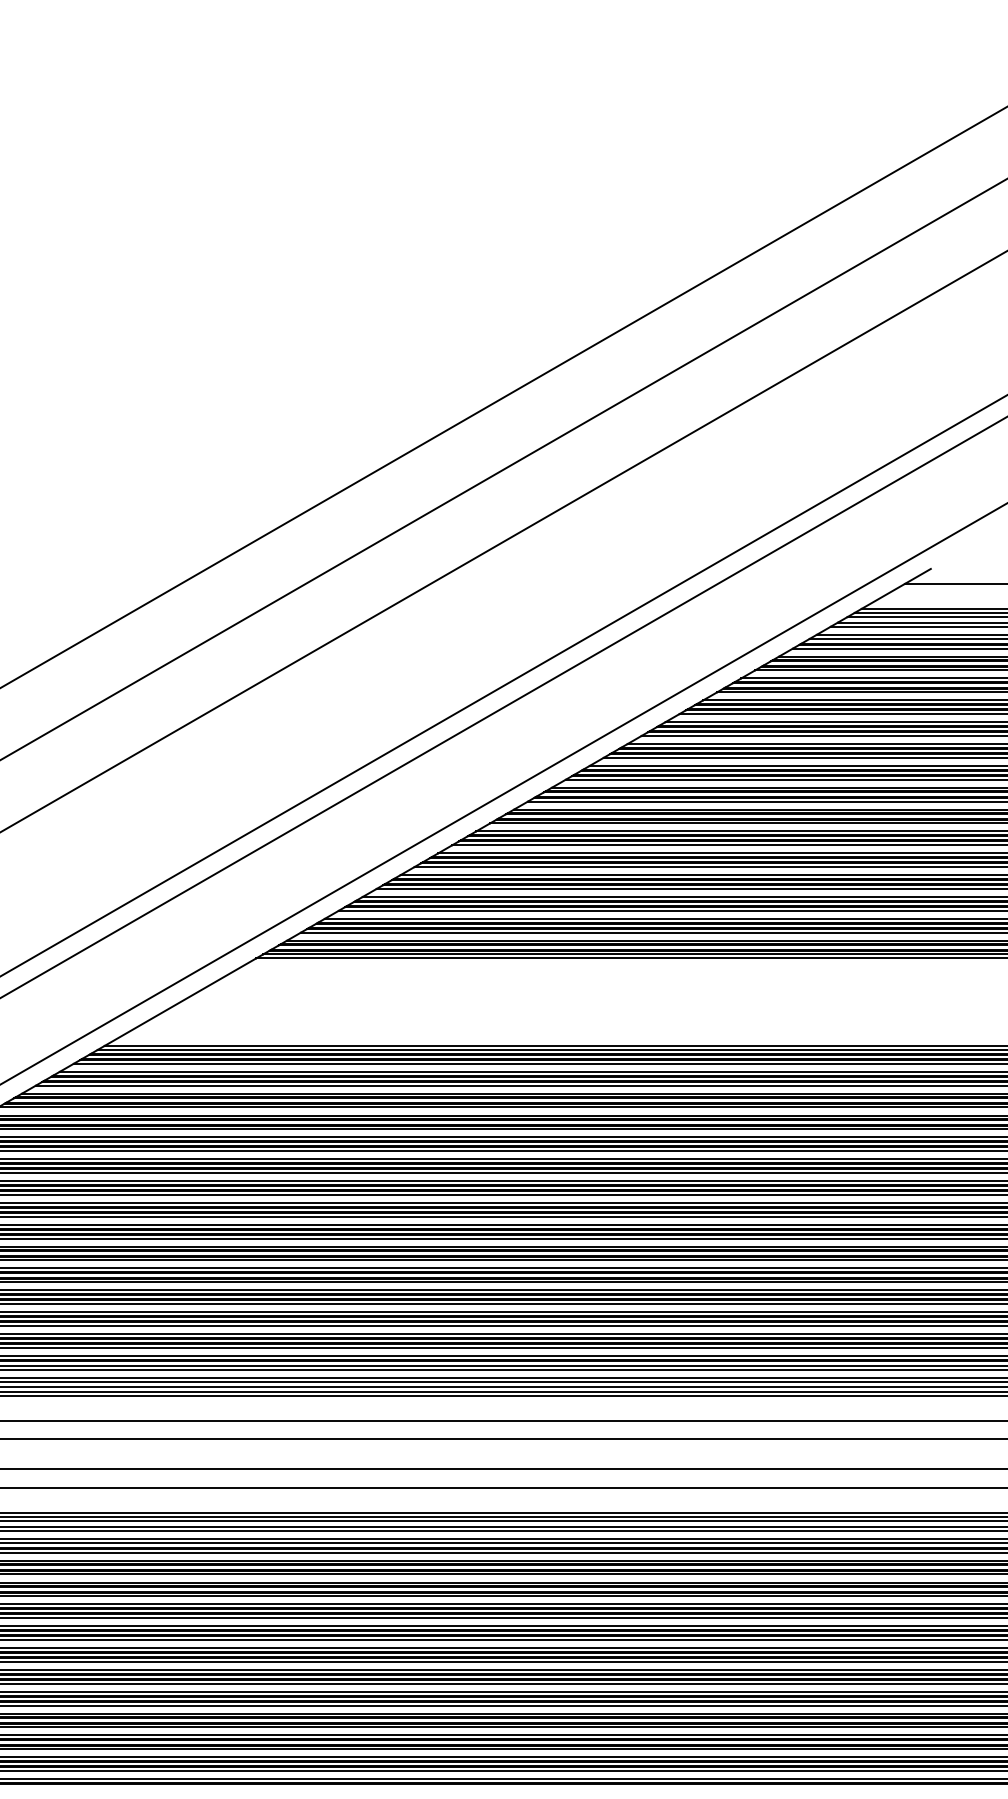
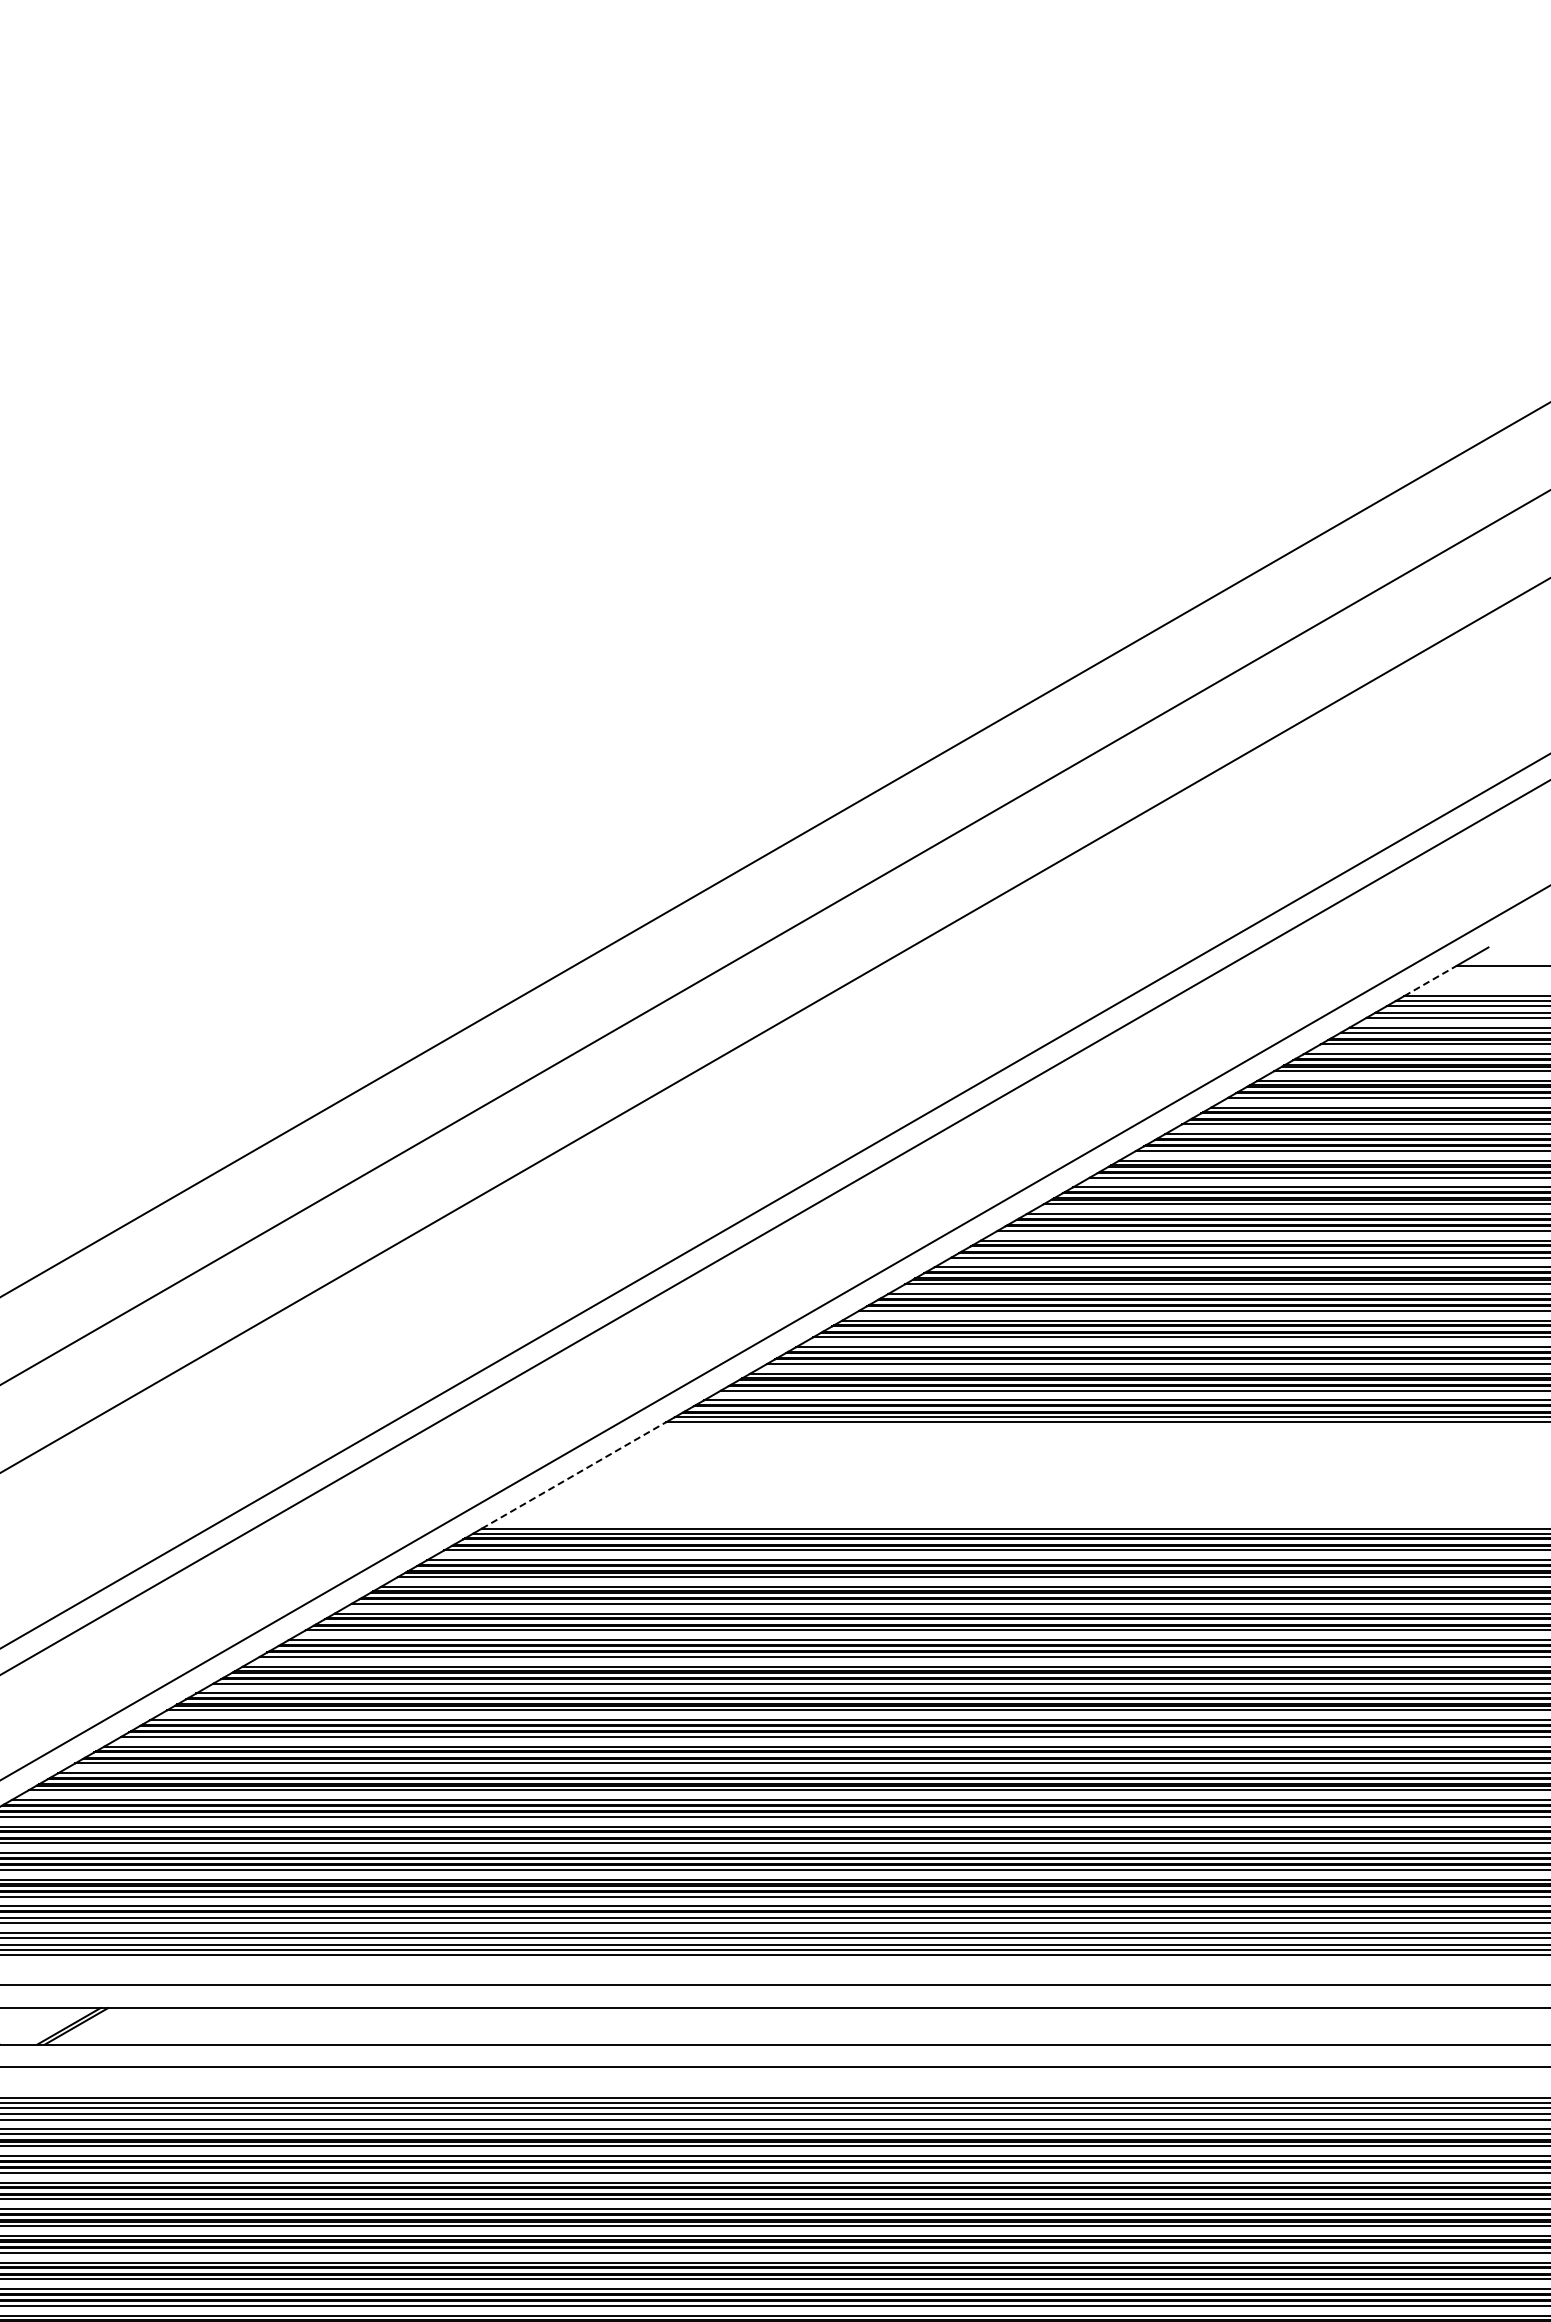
line: (884, 596) -> (1431, 980), solid -> dashed
line: (180, 1002) -> (573, 1475), solid -> dashed

